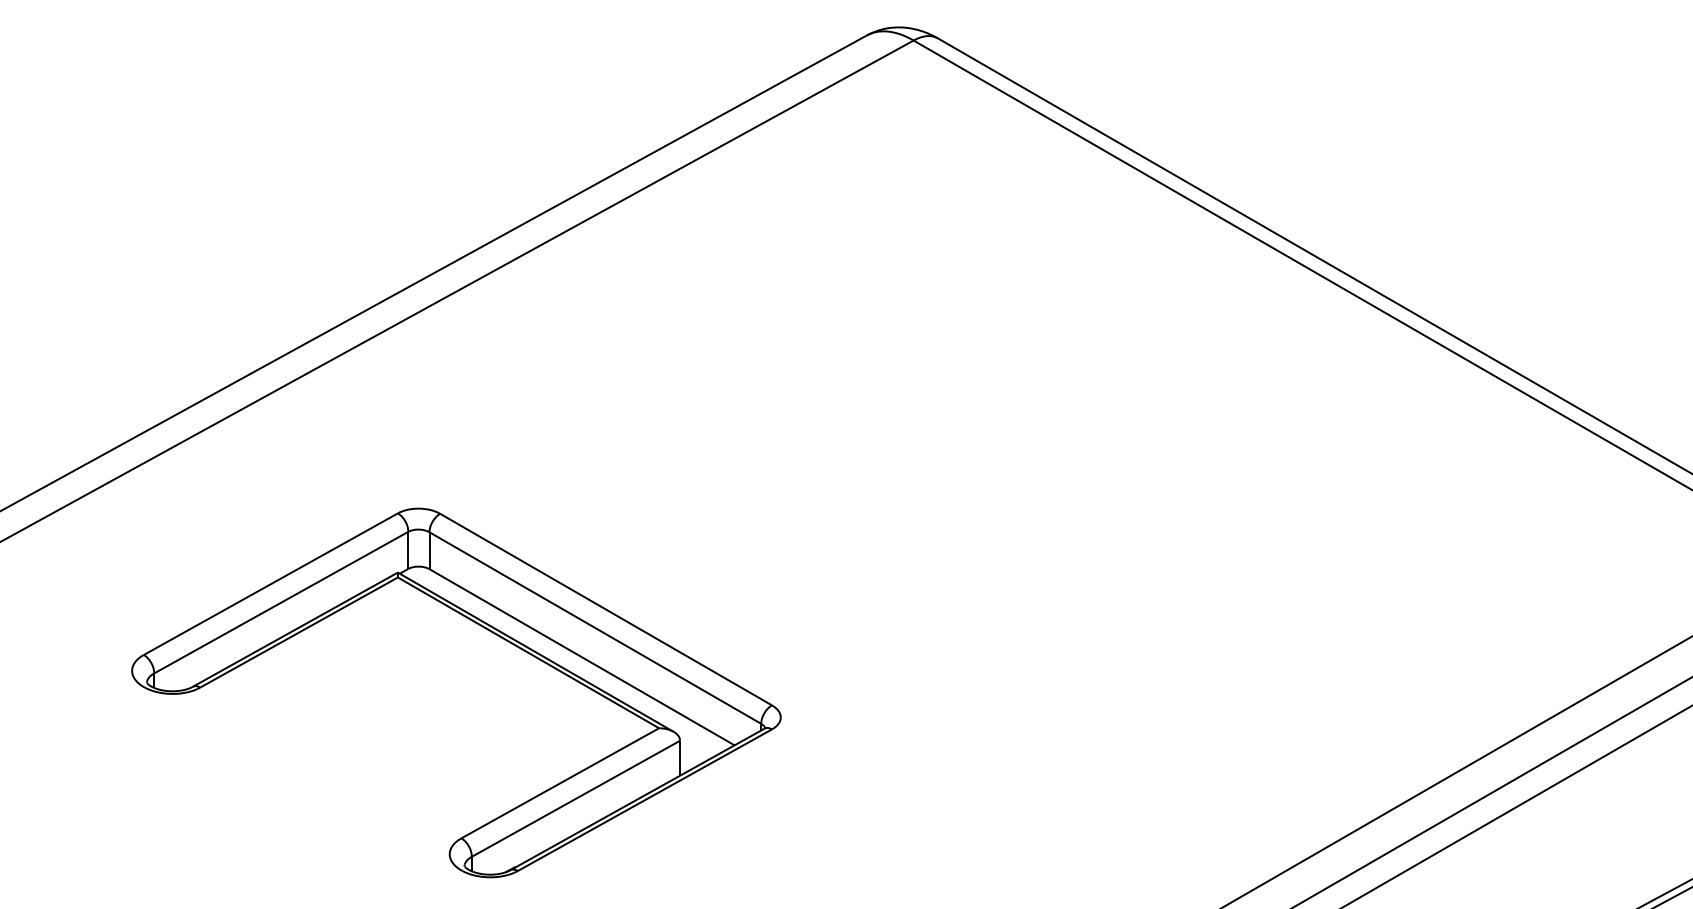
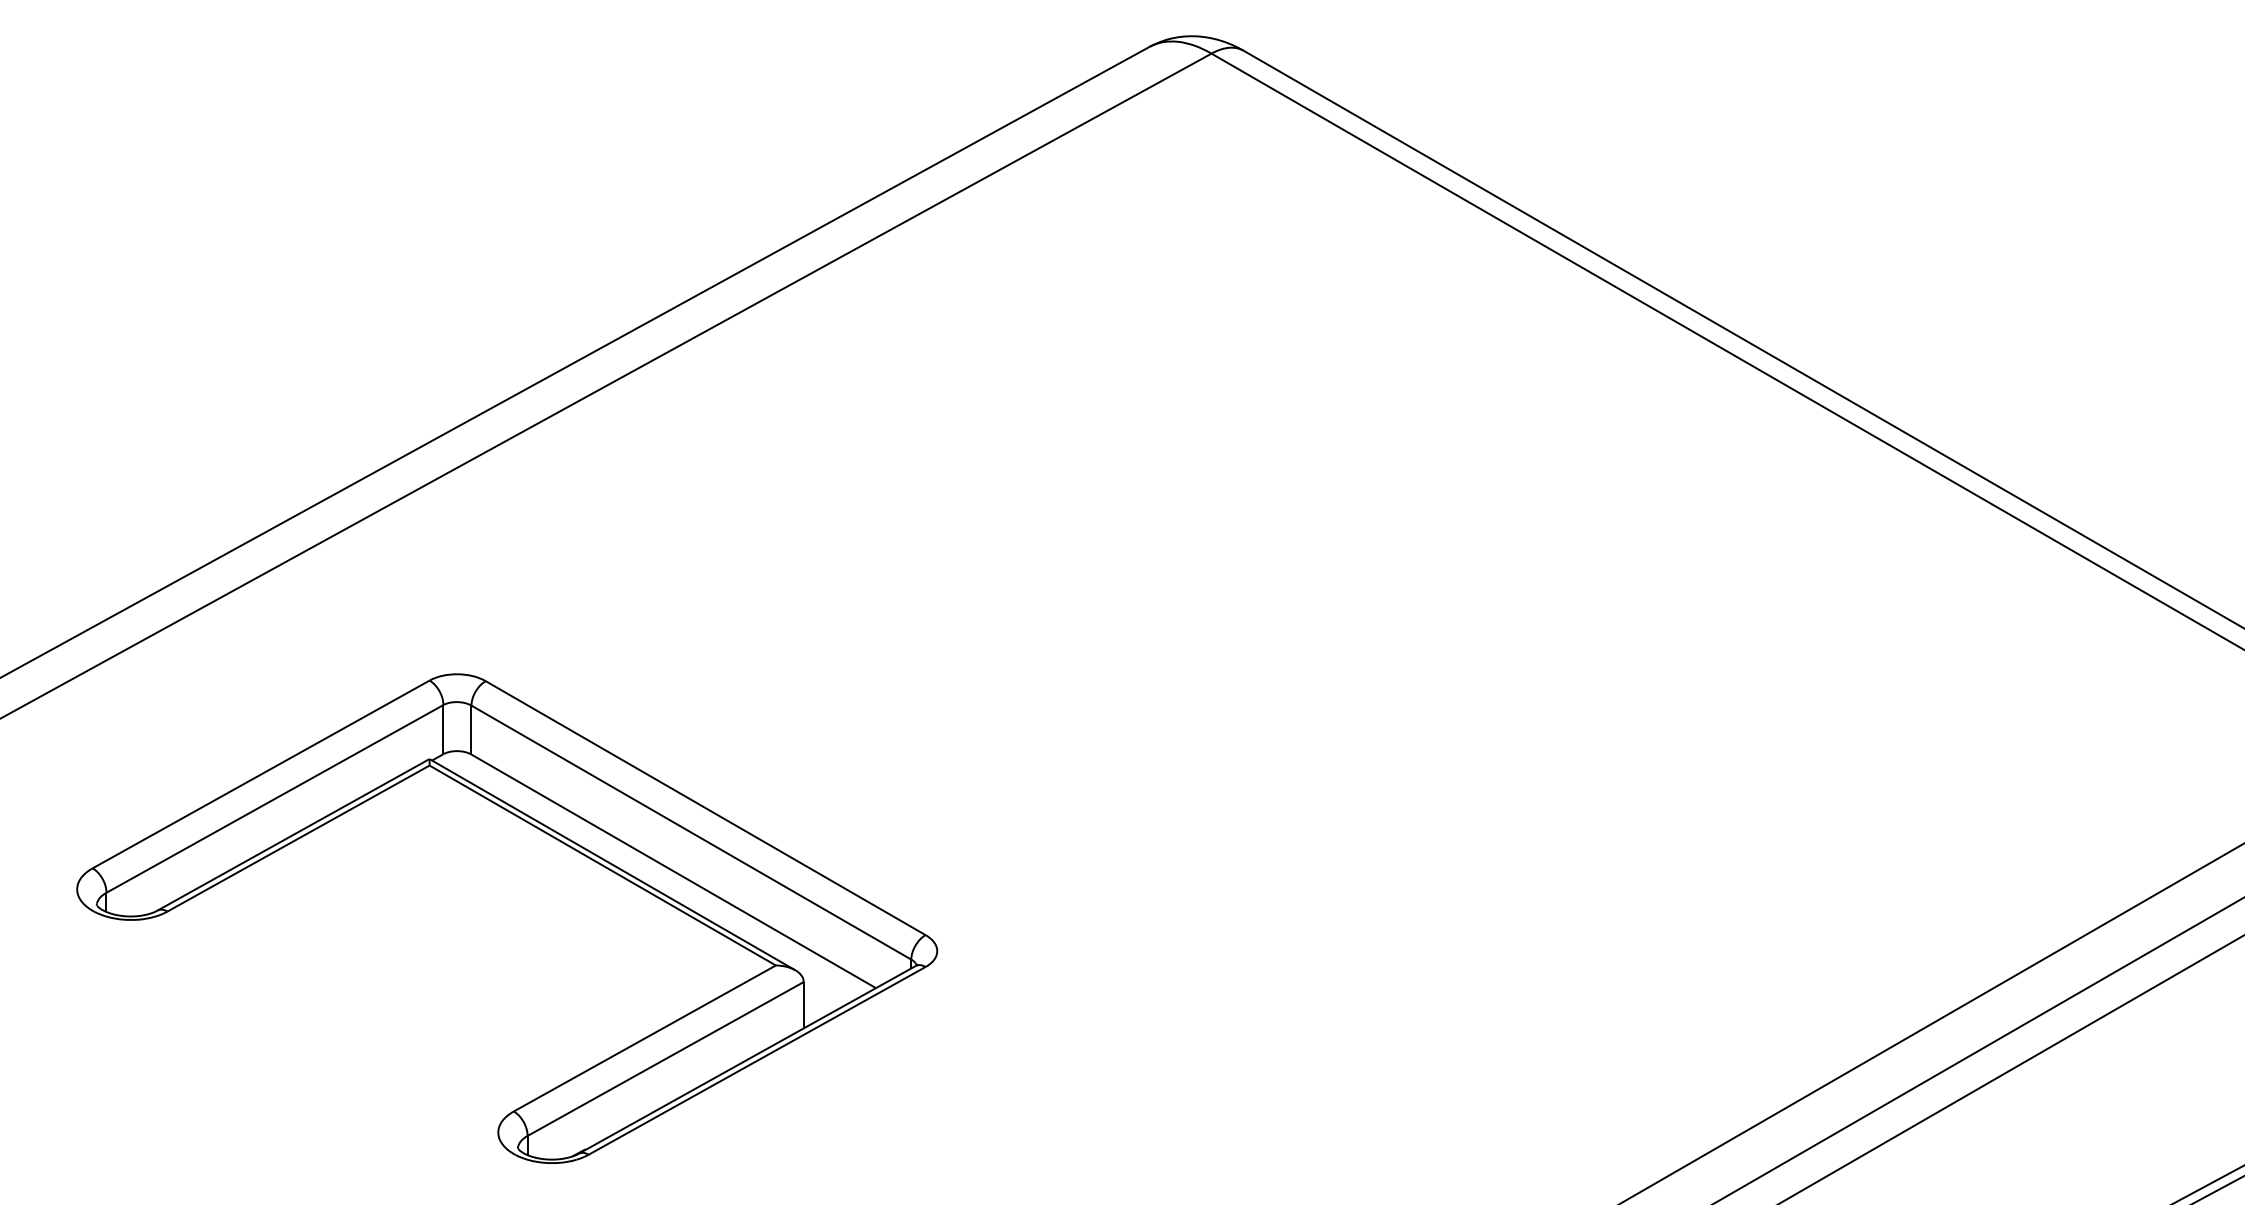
part: (492, 633) -> (555, 839), moved

